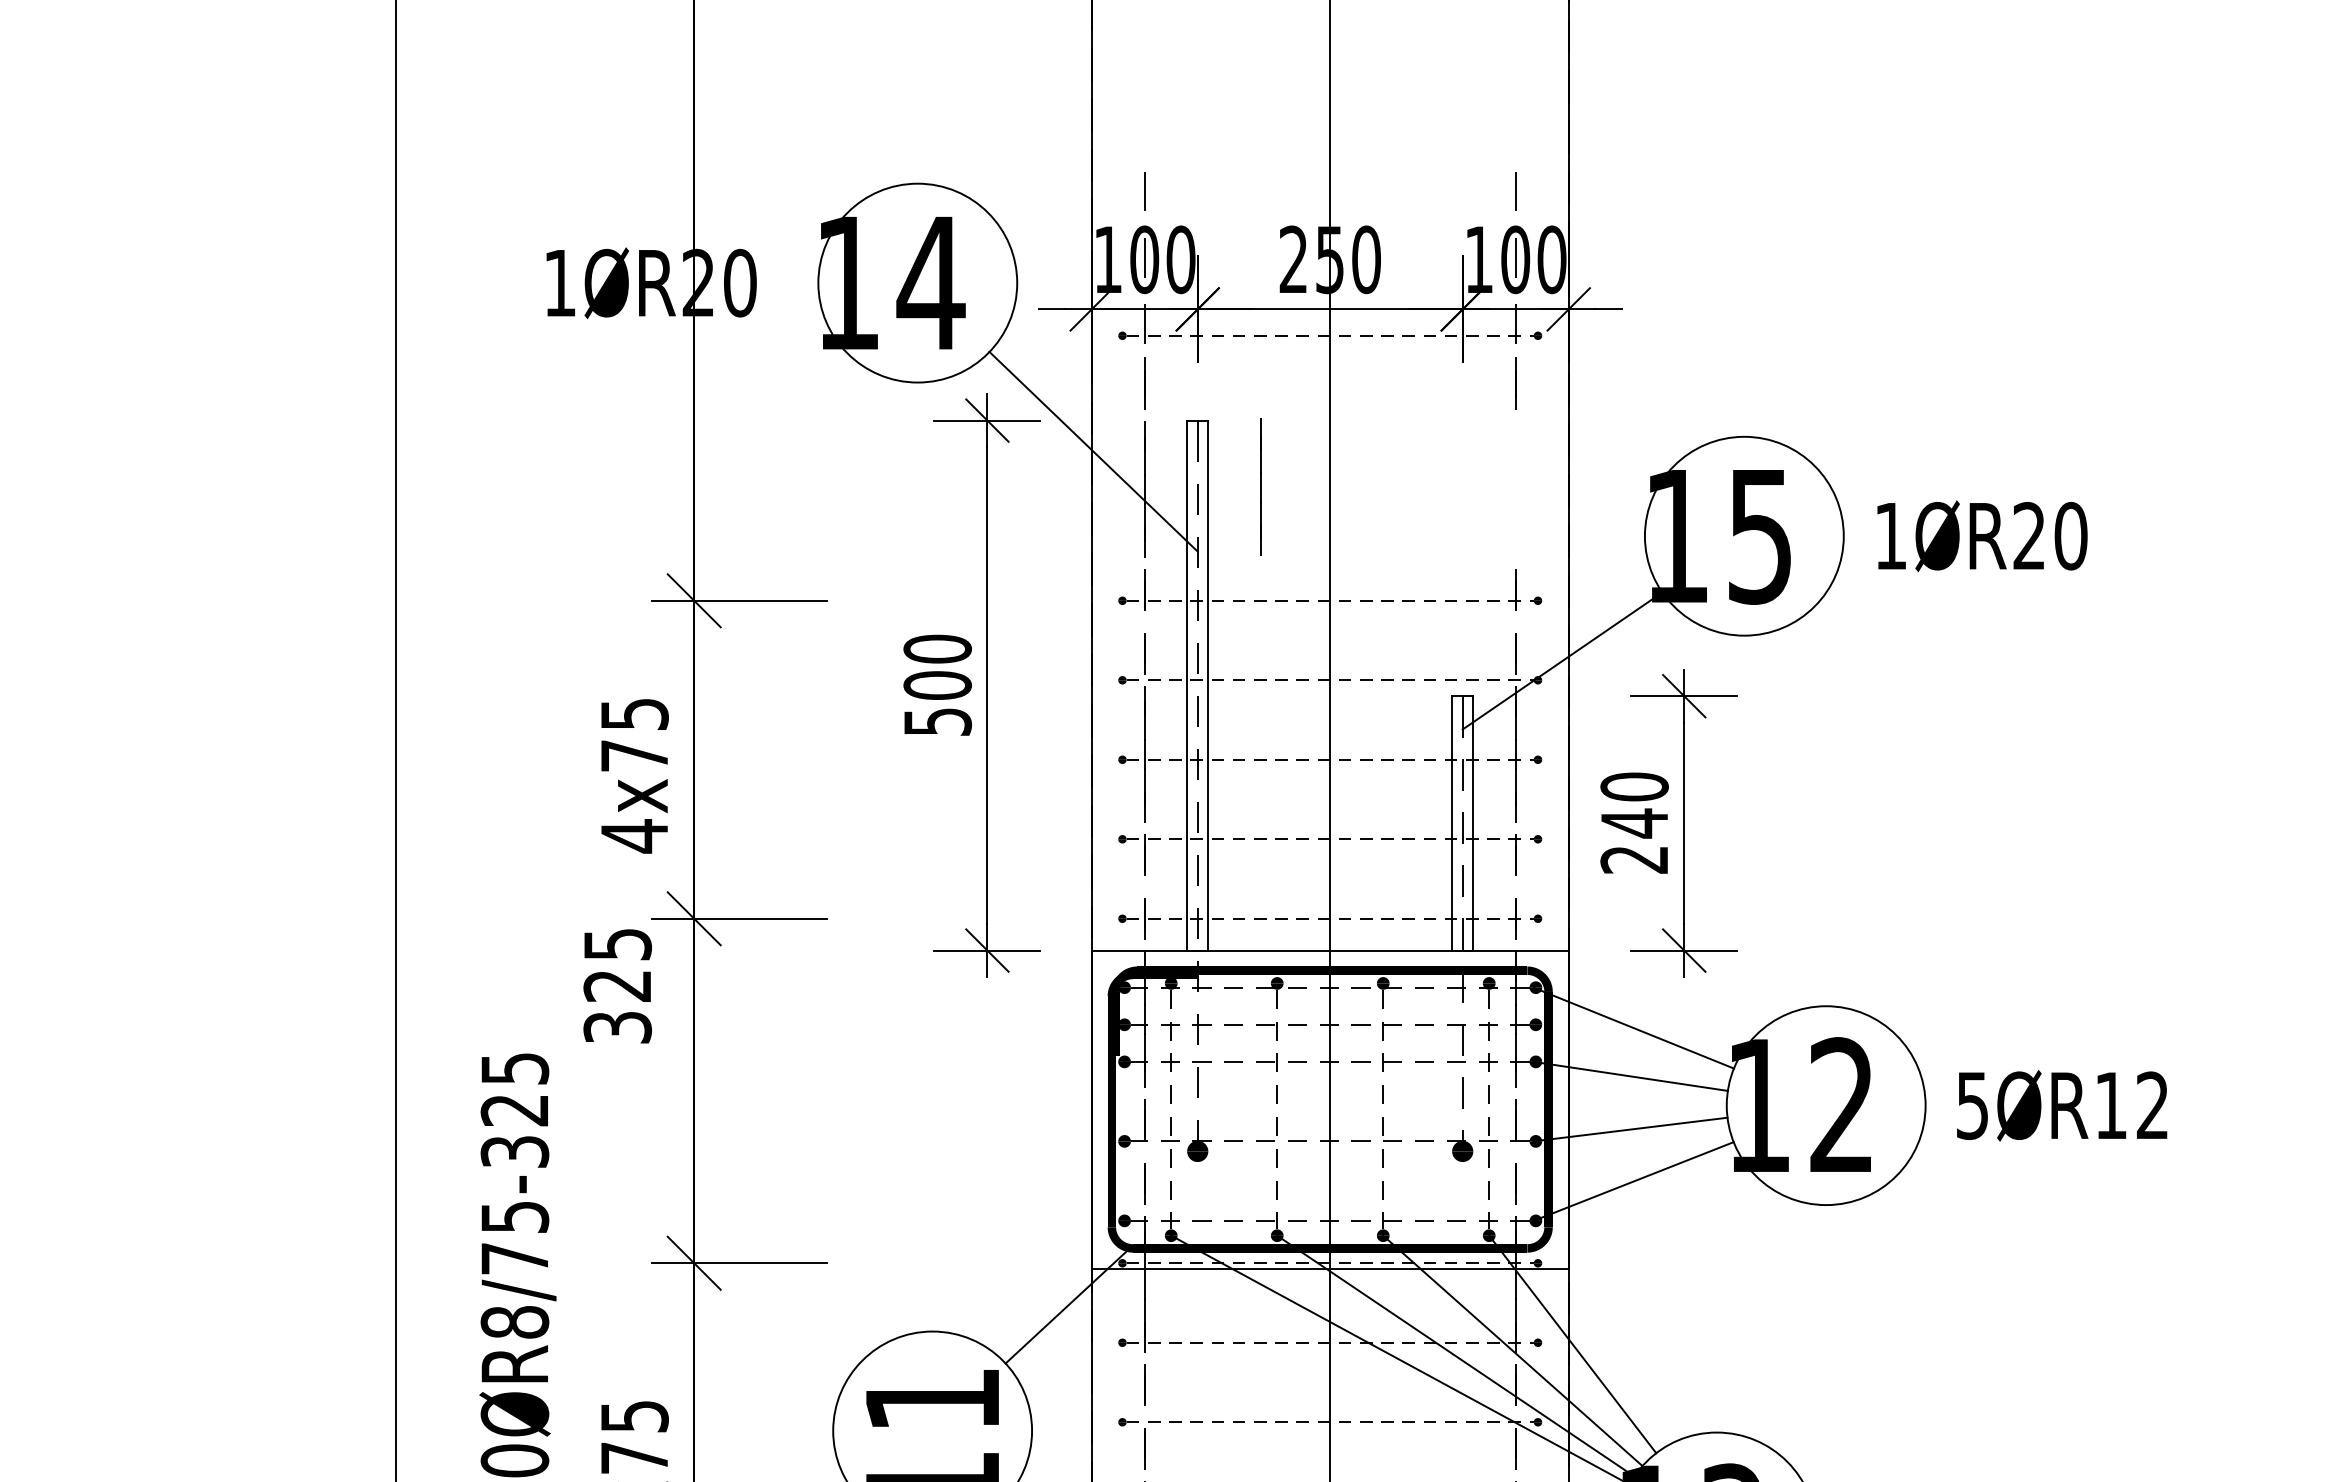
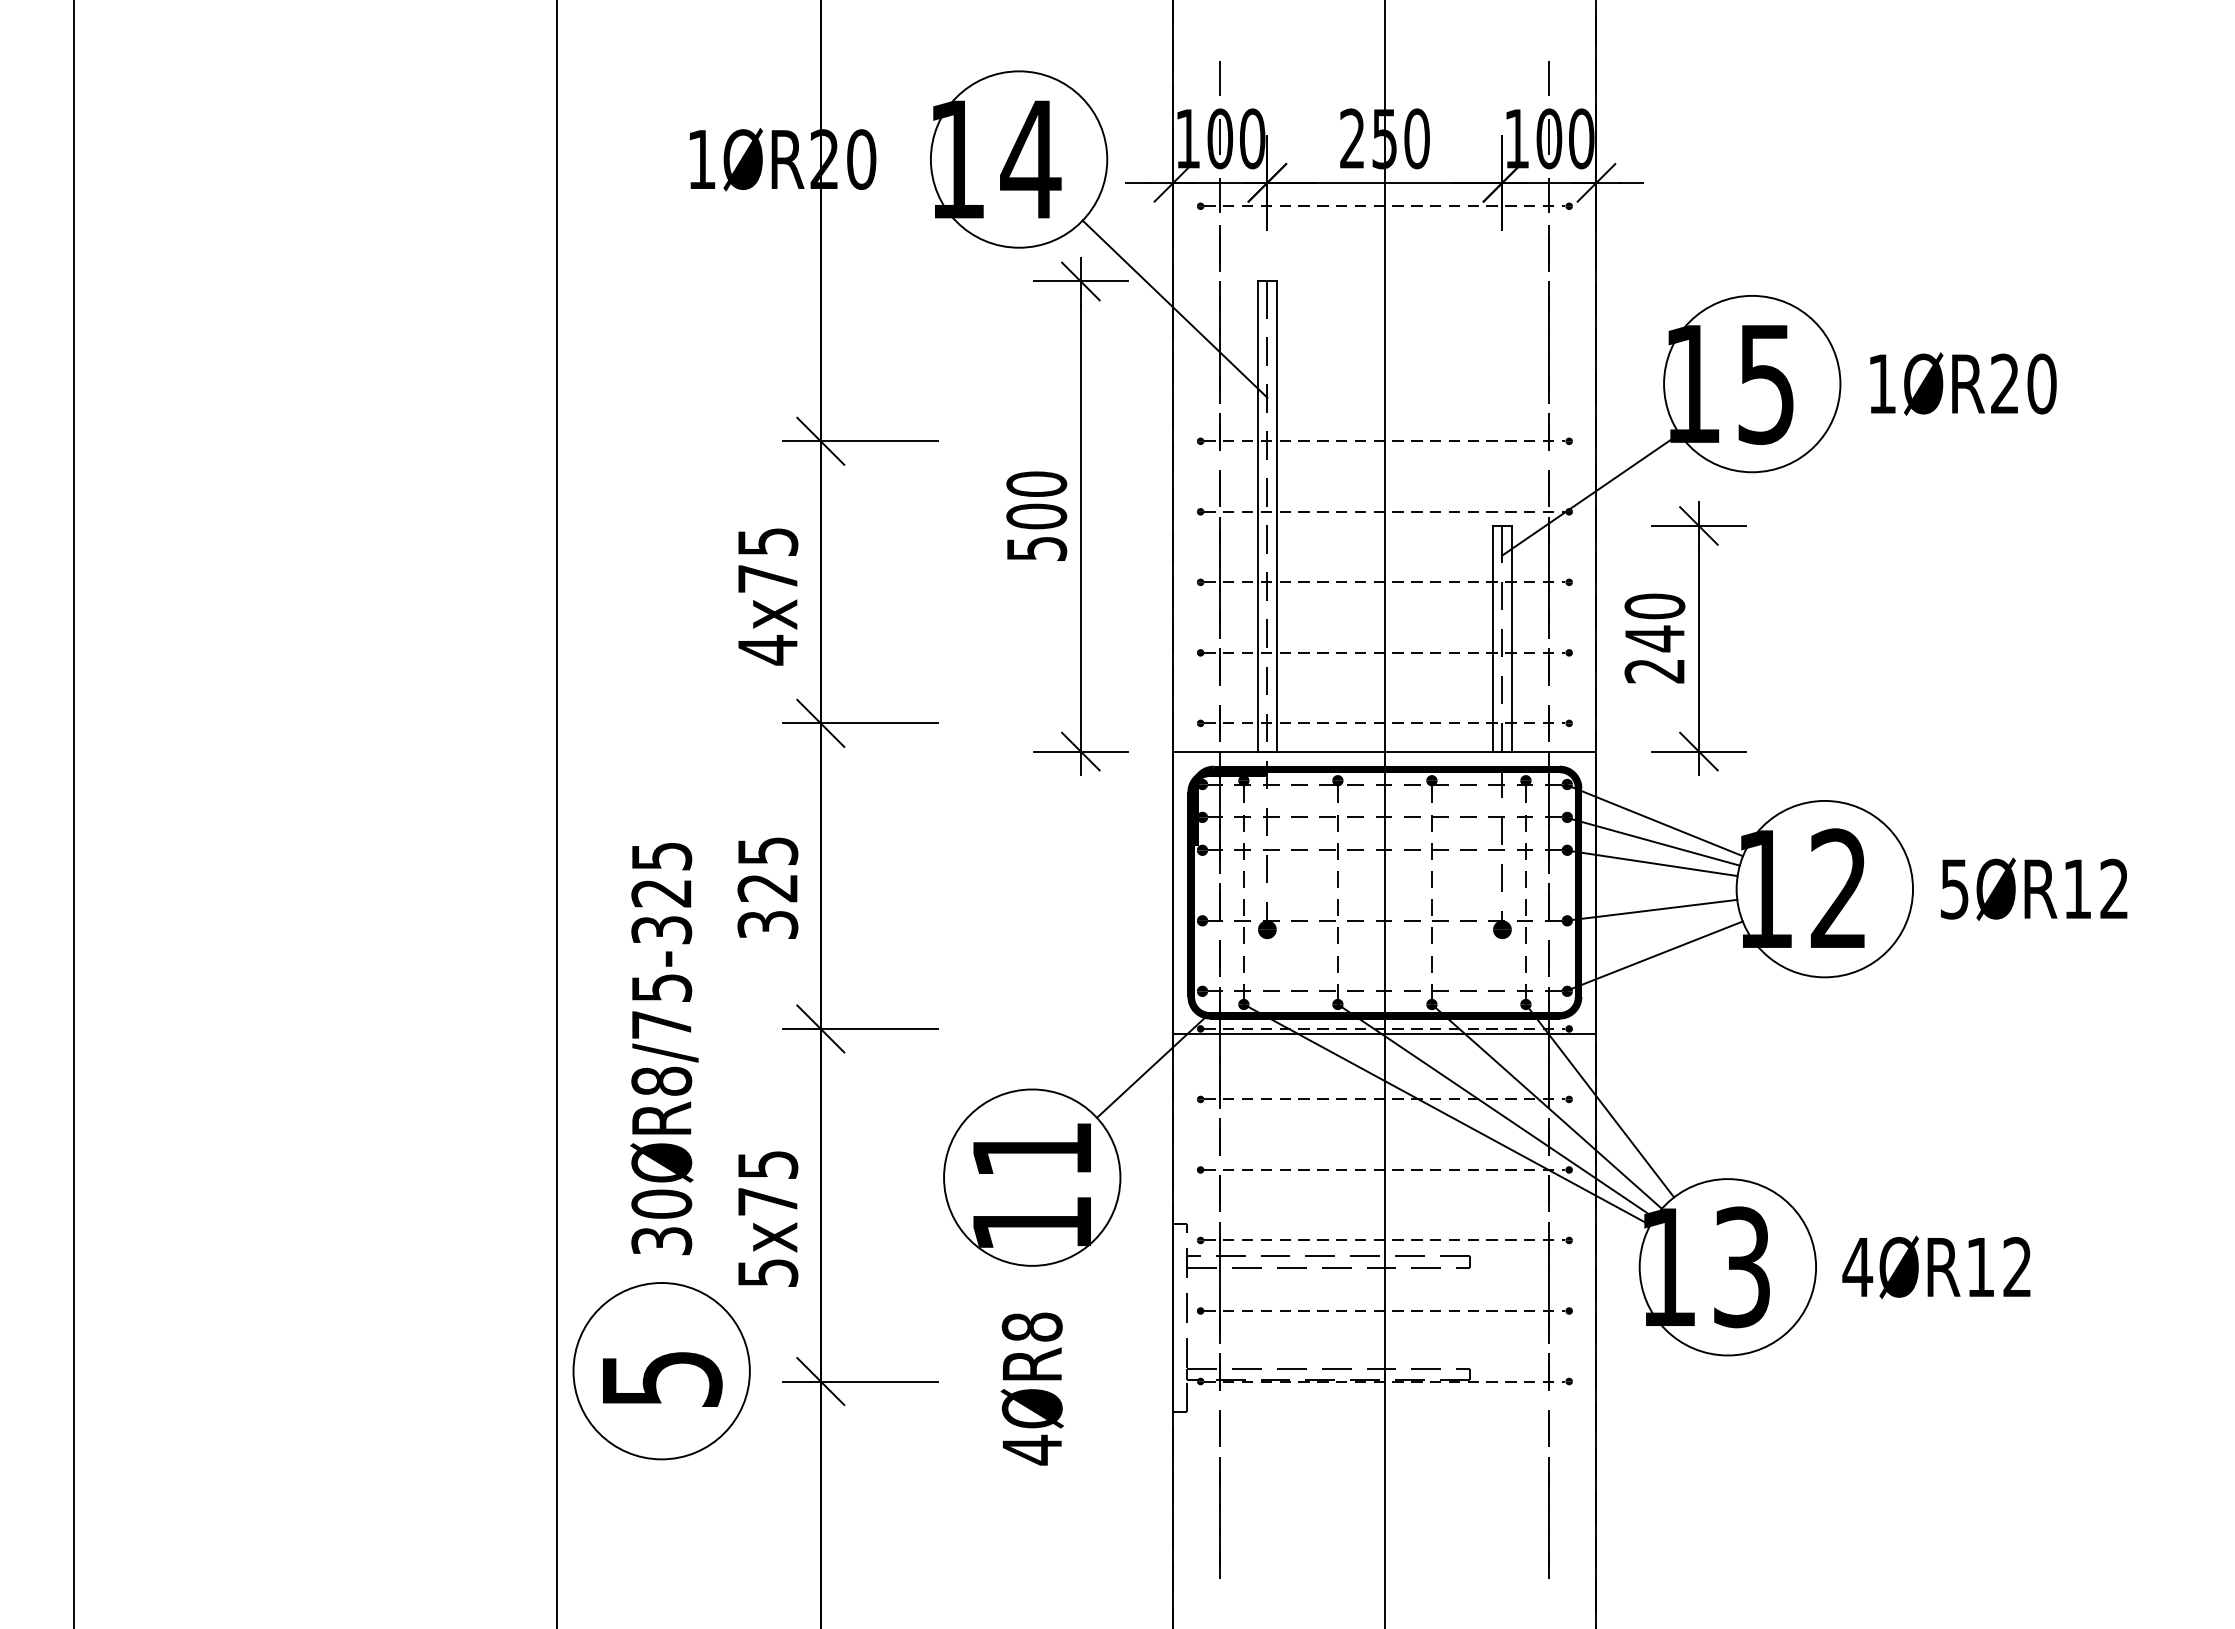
line: (1259, 487) -> (1548, 342), moved
text: (617, 985) -> (767, 887), moved
line: (1631, 1051) -> (1652, 841), added

